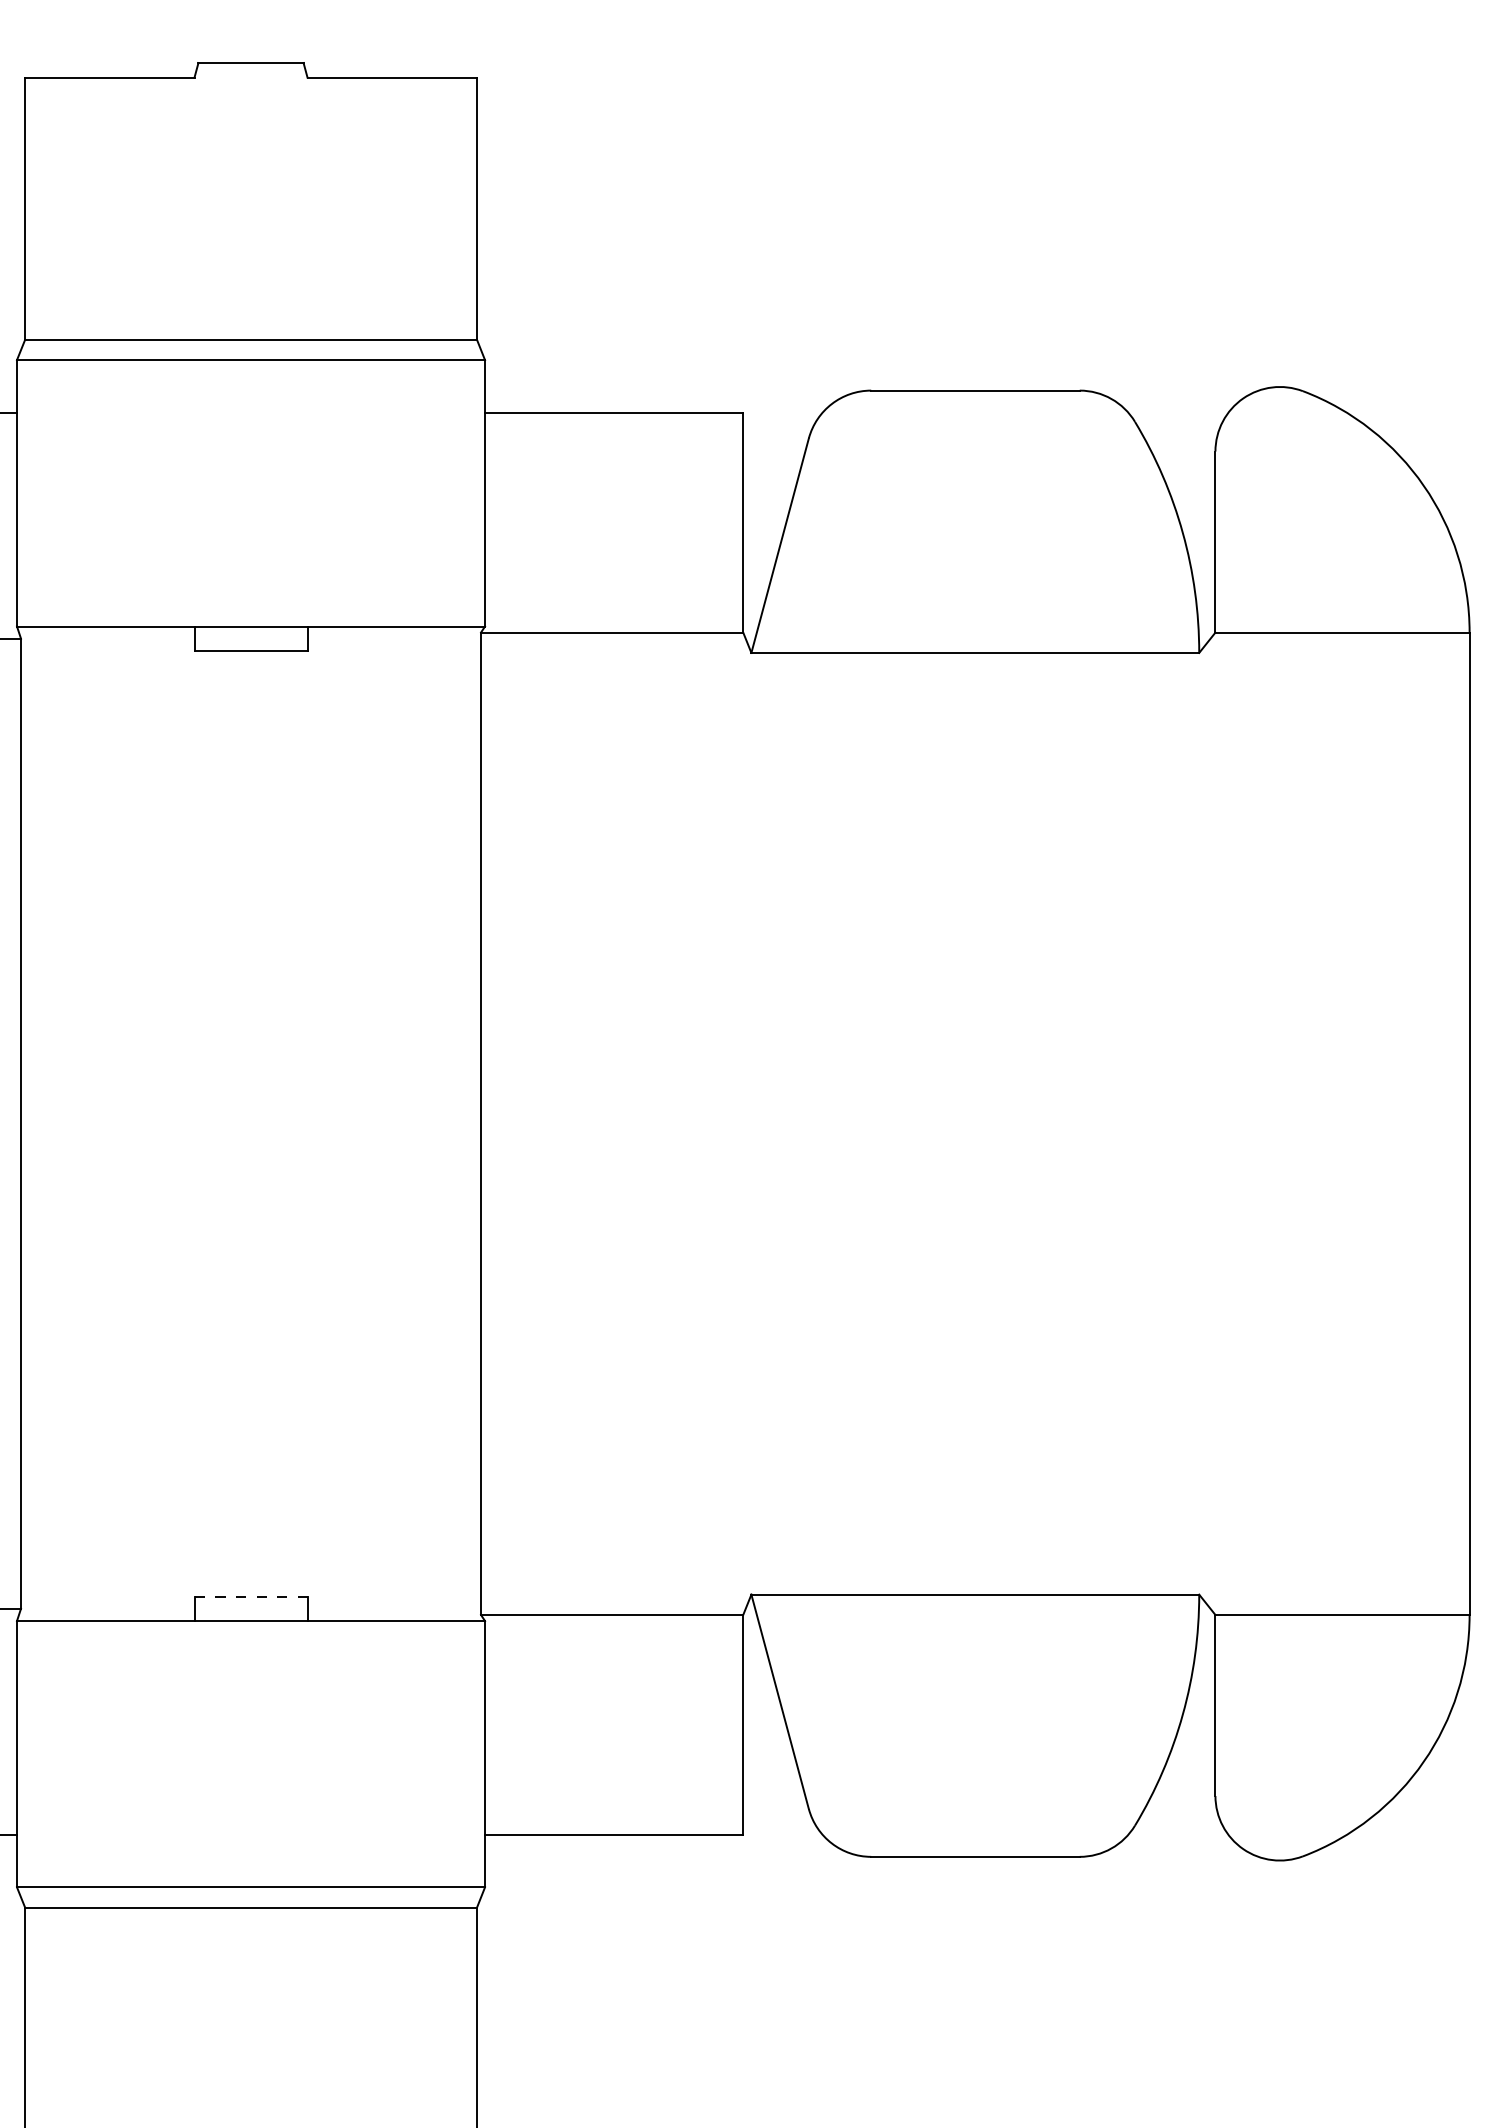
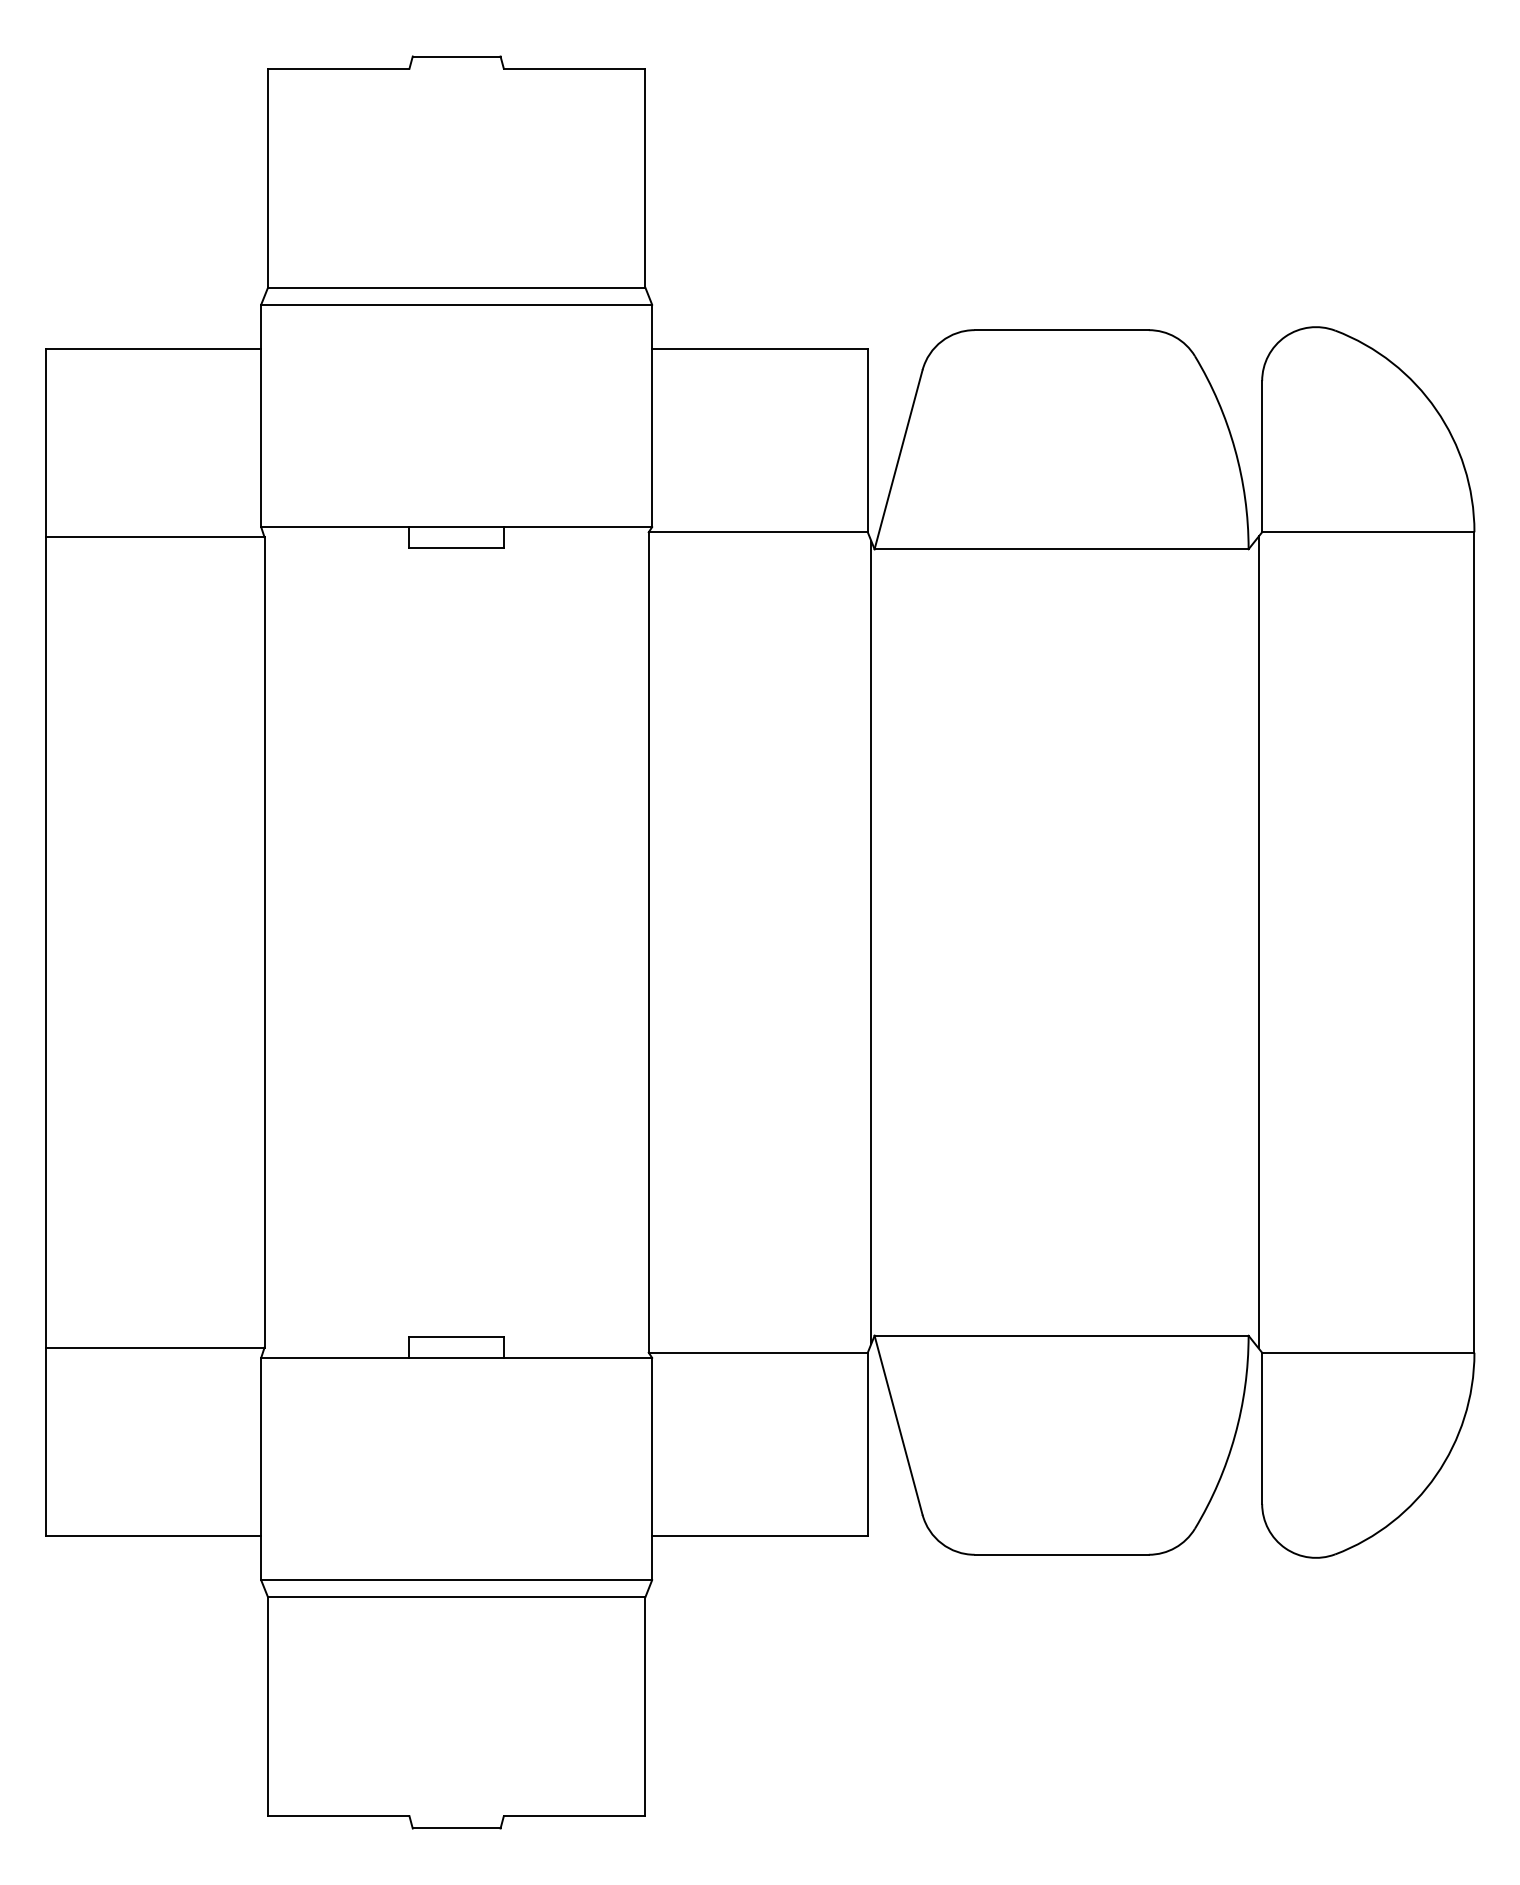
line: (747, 1123) -> (871, 942), added
line: (1211, 1123) -> (1258, 942), added
line: (252, 1596) -> (457, 1337), dashed -> solid

